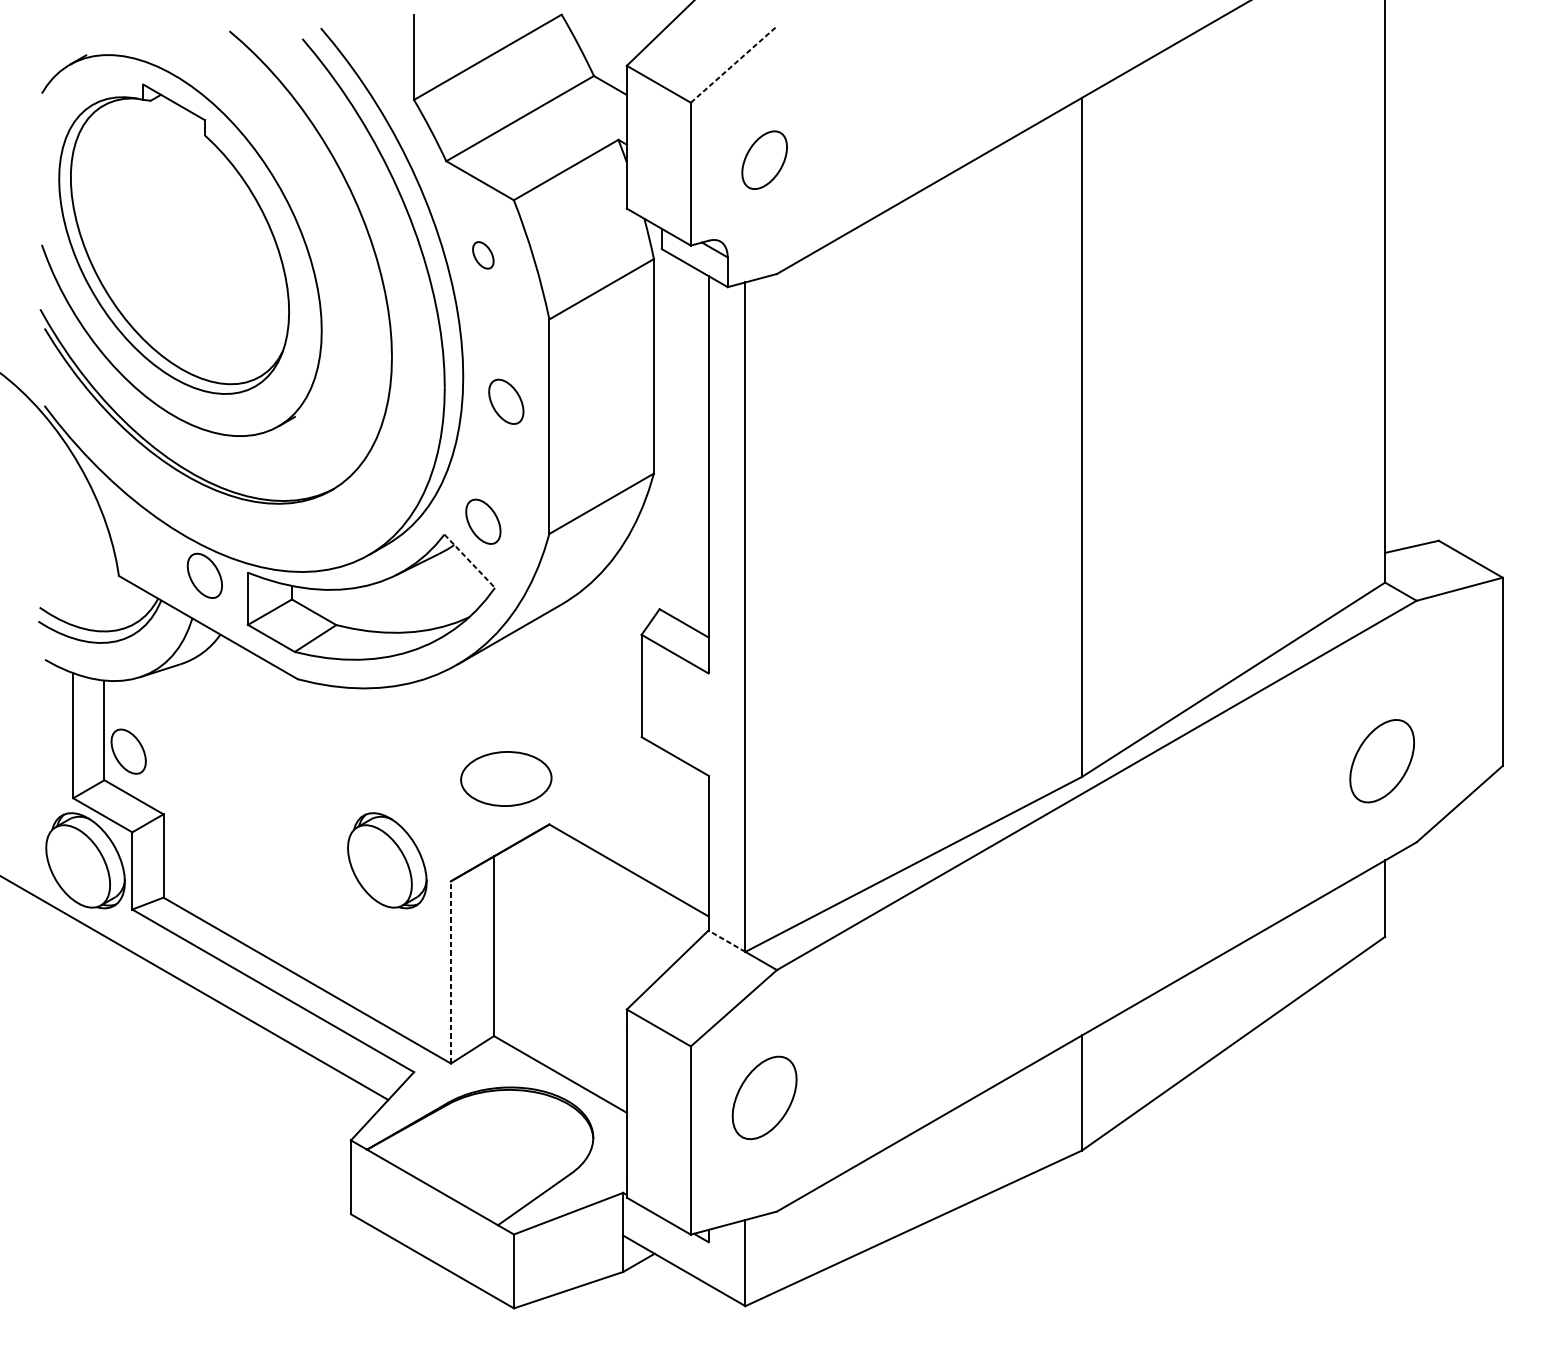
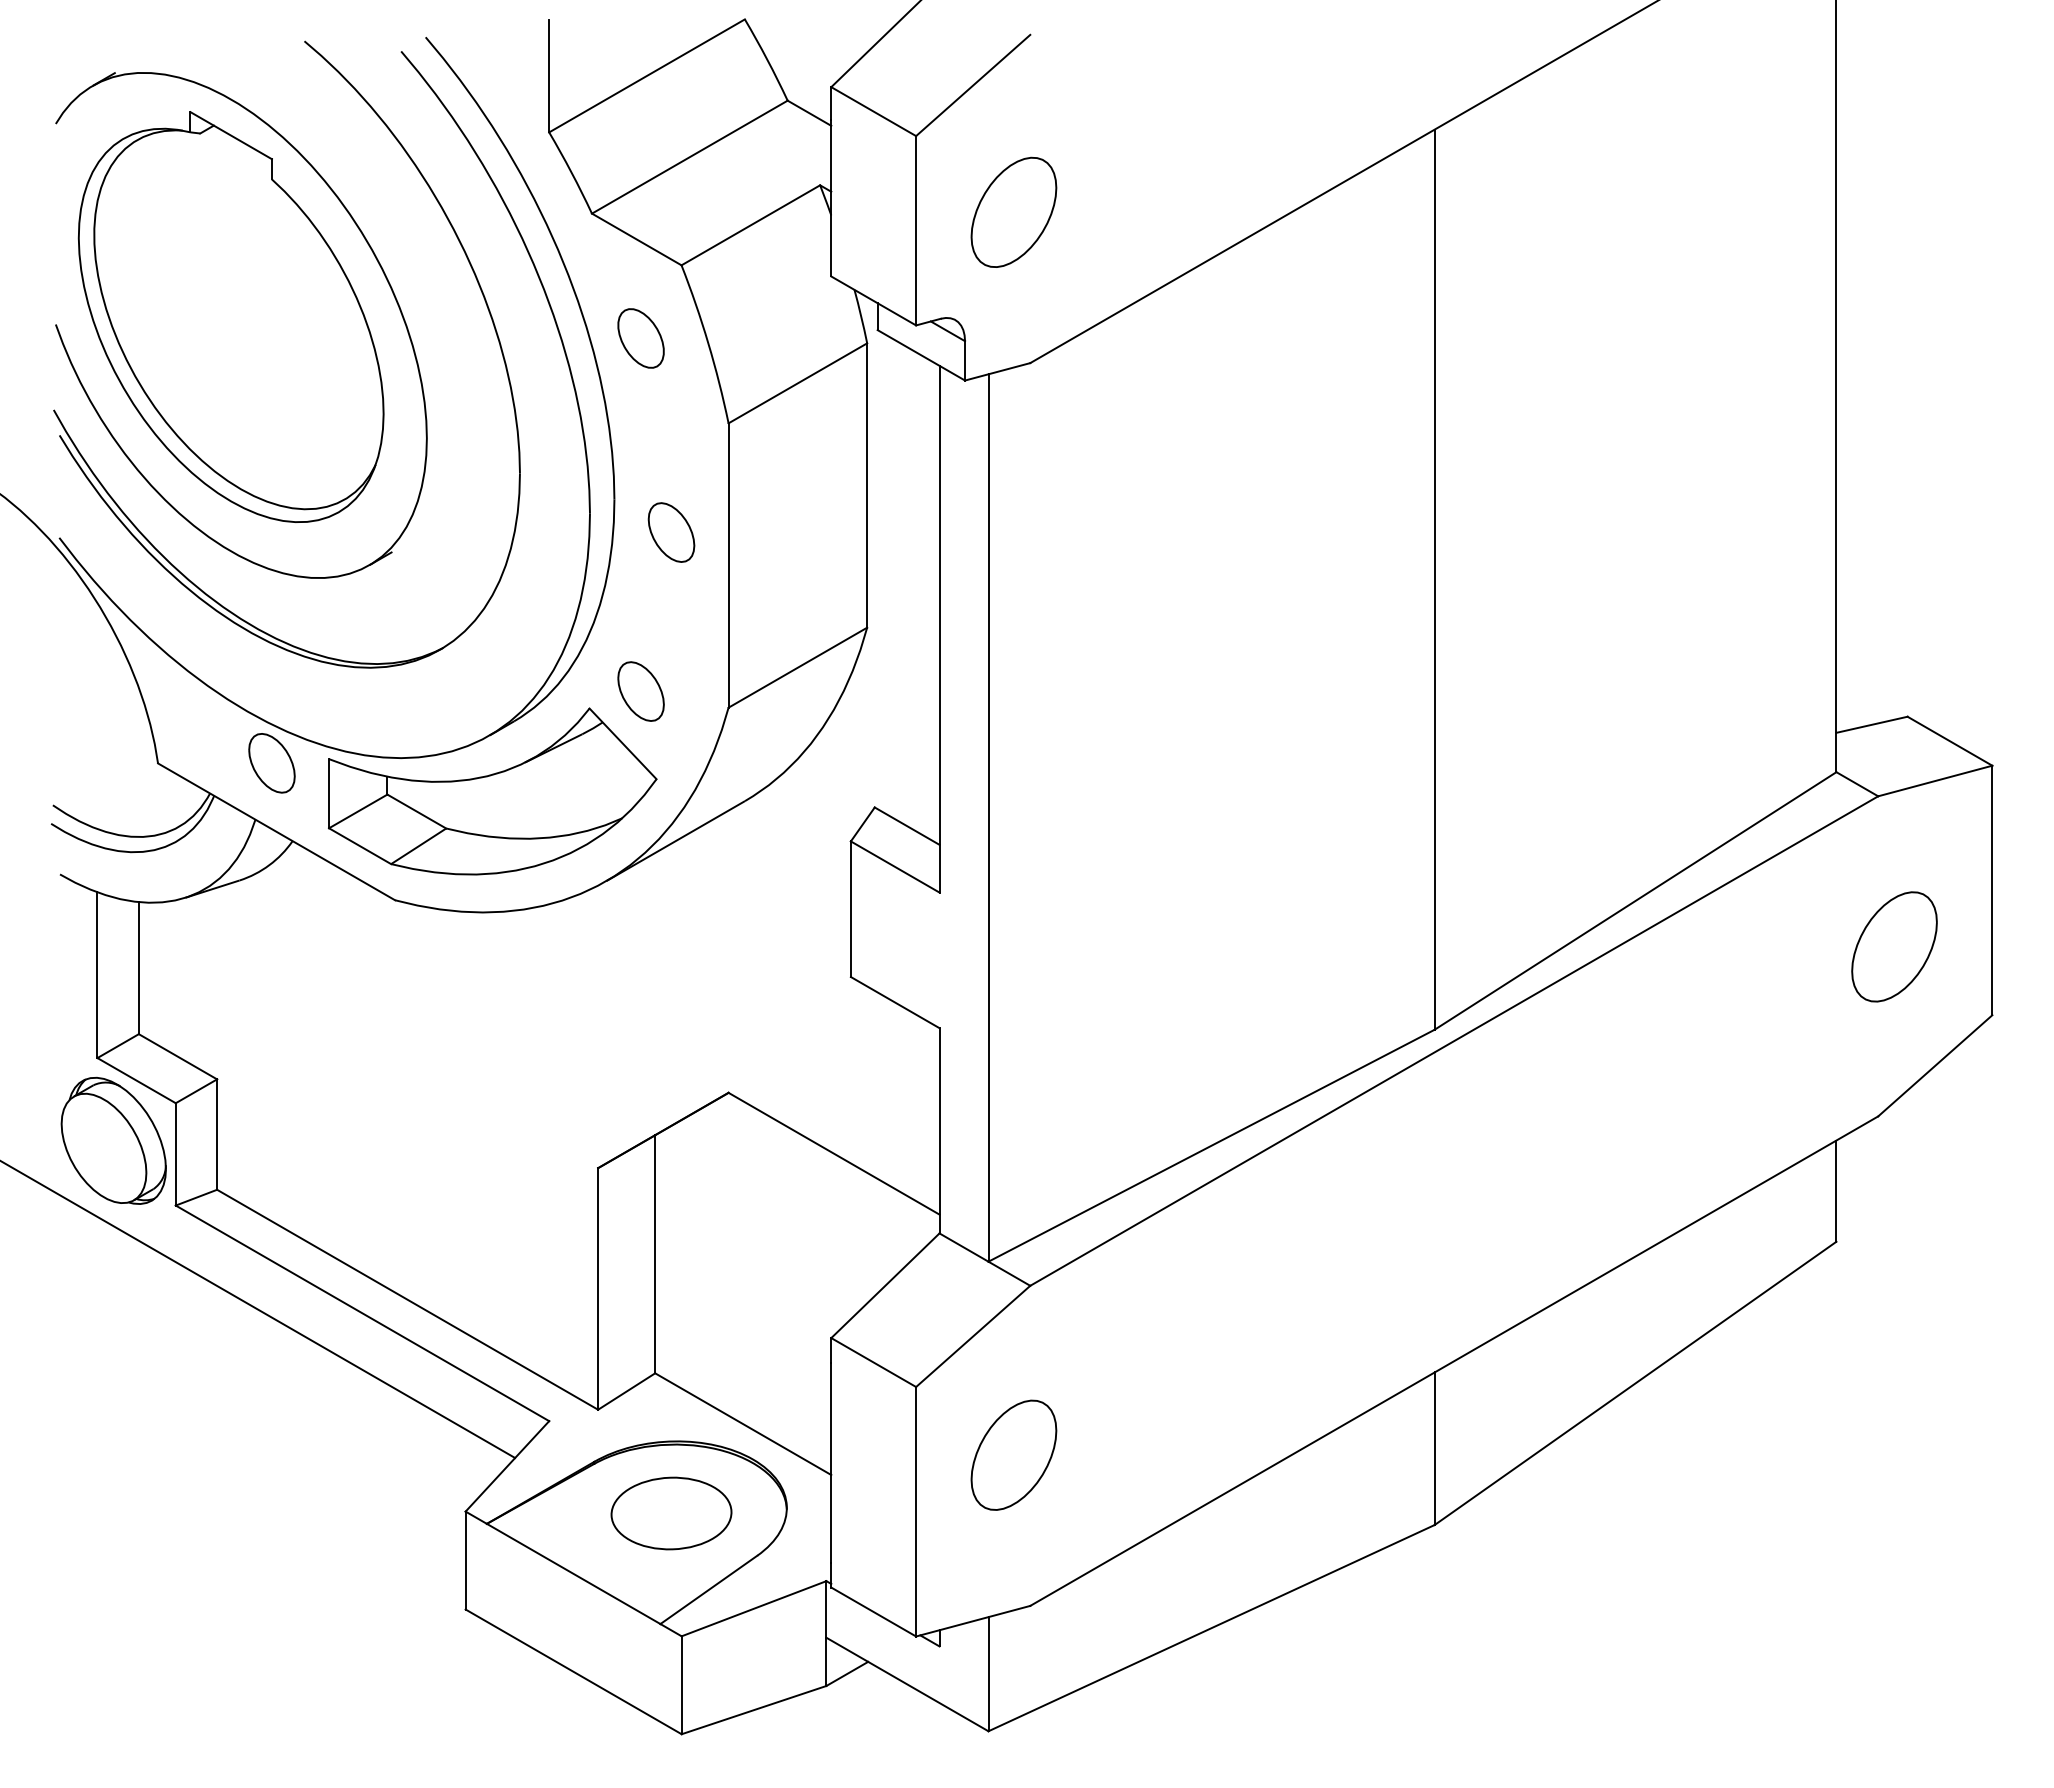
line: (734, 64) -> (973, 85), dashed -> solid
part: (764, 159) -> (1013, 211), size x1.43
part: (482, 255) -> (640, 338), size x1.67
line: (470, 560) -> (623, 743), dashed -> solid
part: (128, 751) -> (170, 996), removed
part: (1382, 760) -> (1894, 946), moved
part: (506, 778) -> (671, 1513), moved
part: (387, 860) -> (513, 1140), removed
line: (726, 941) -> (963, 1247), dashed -> solid
line: (451, 972) -> (598, 1288), dashed -> solid

